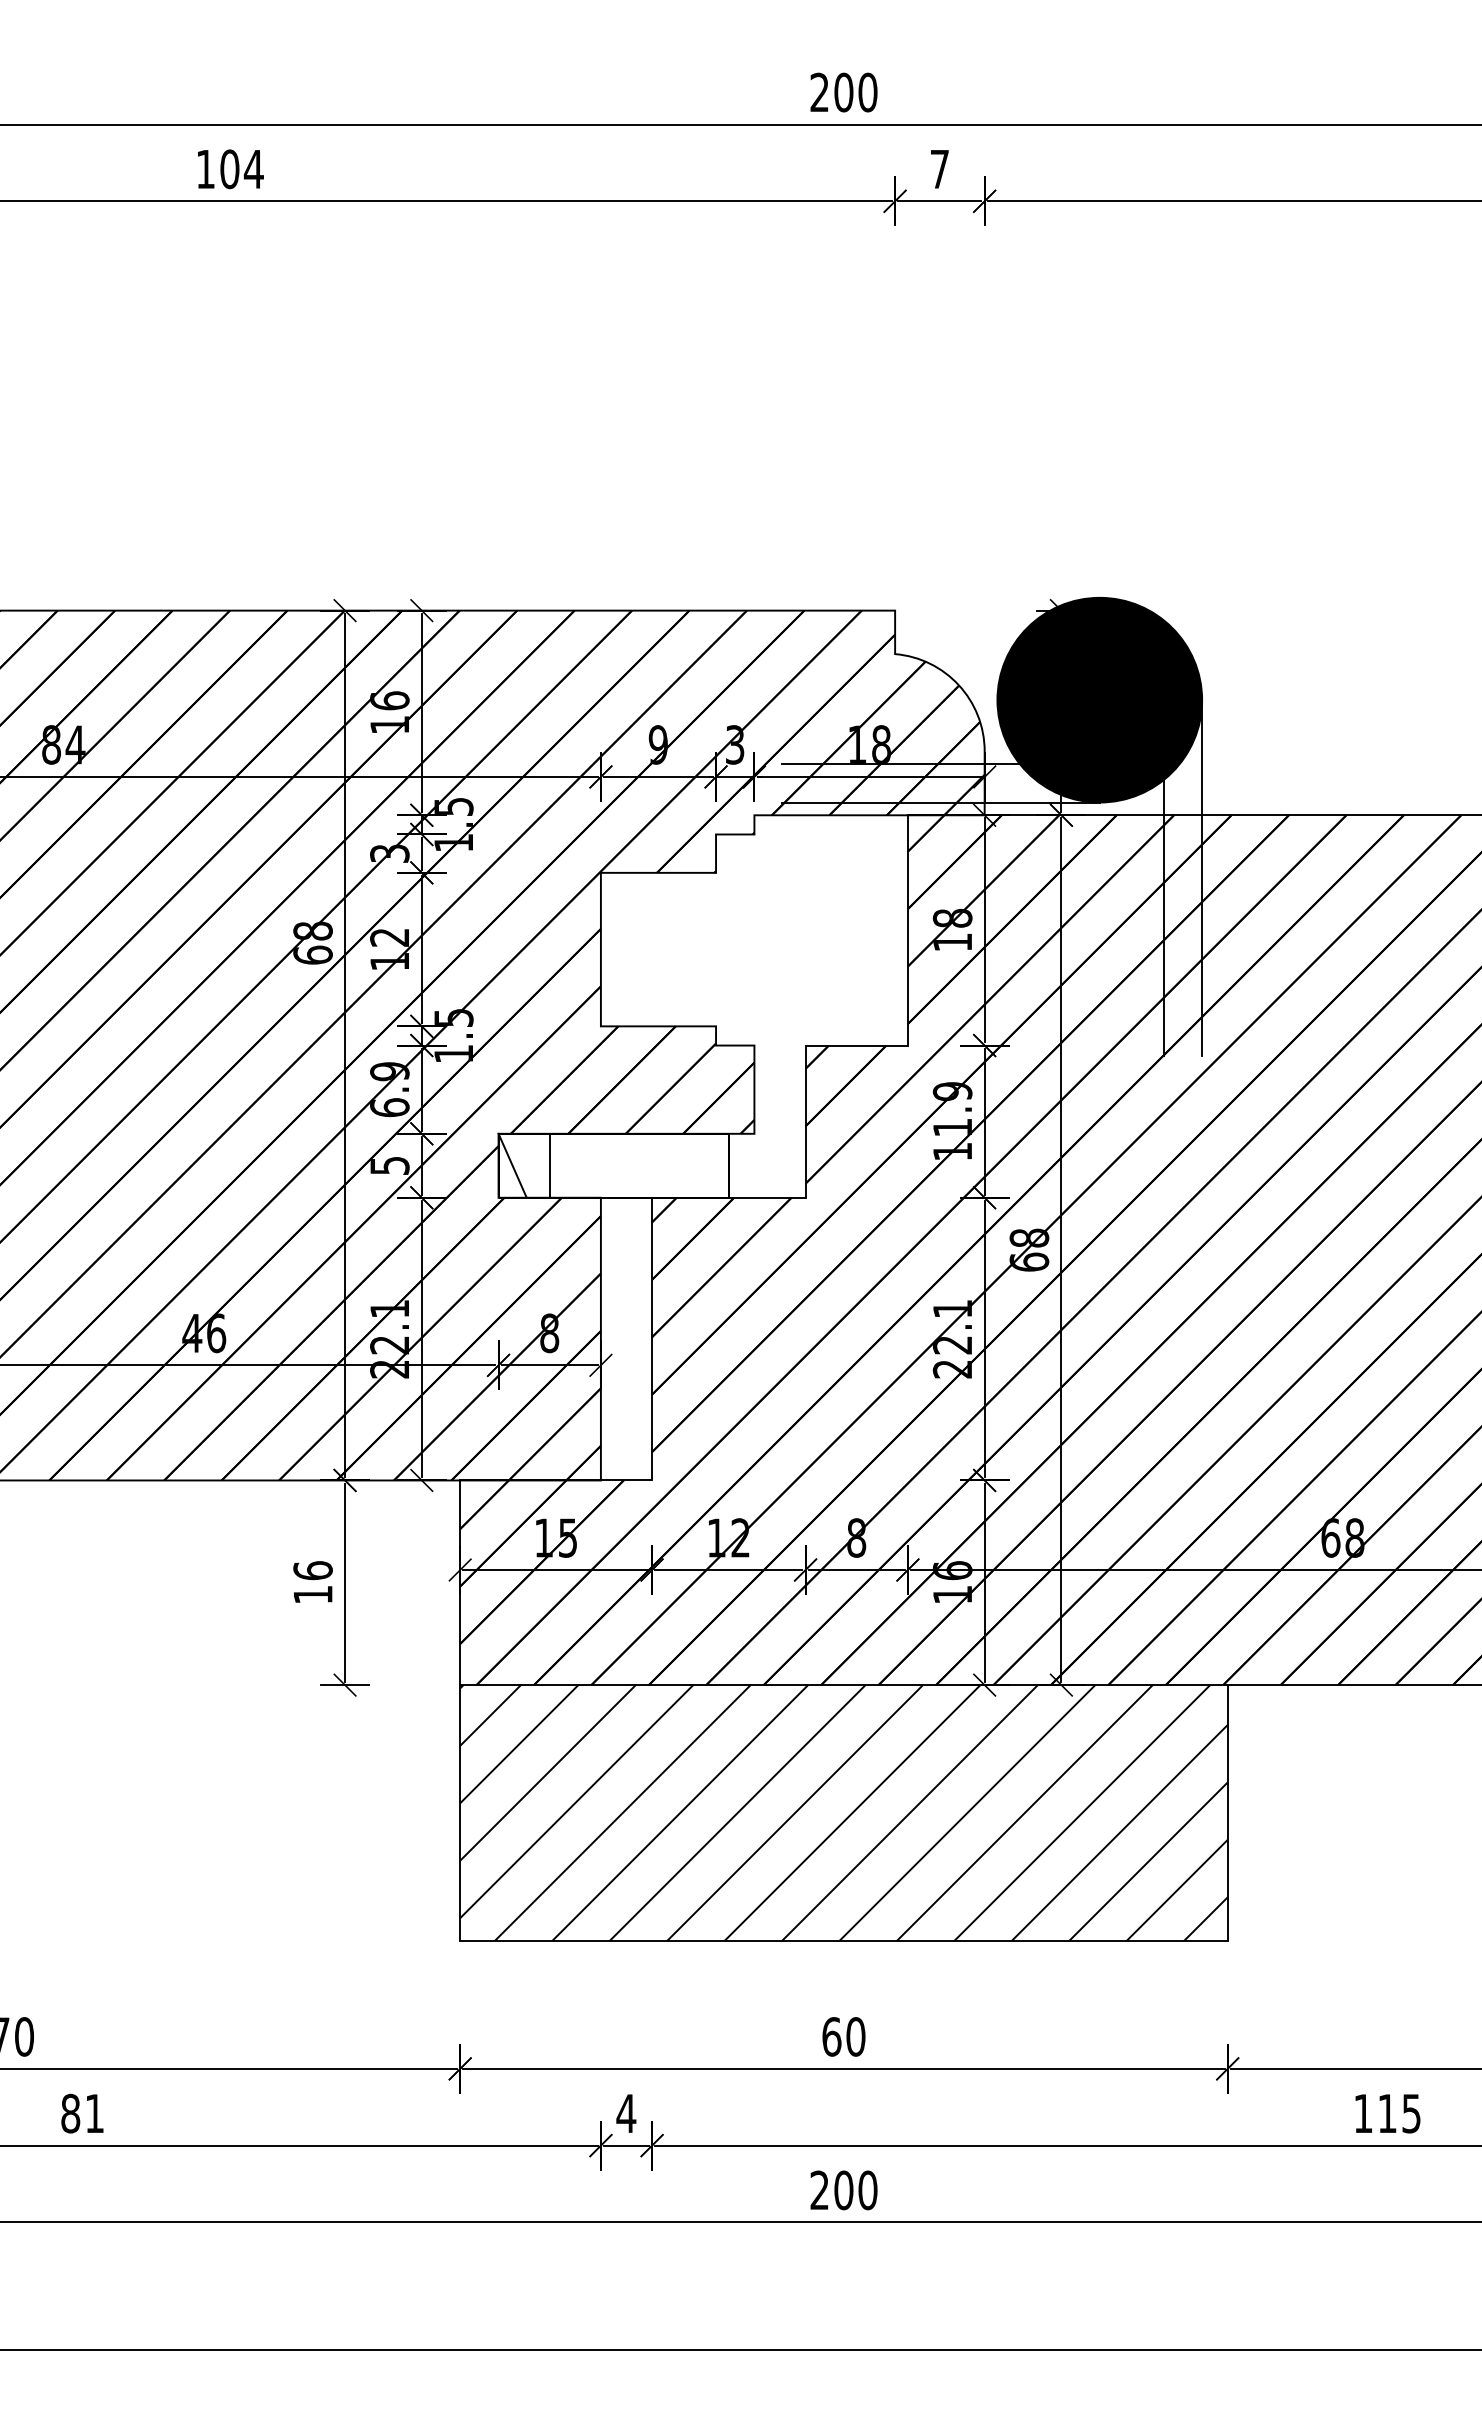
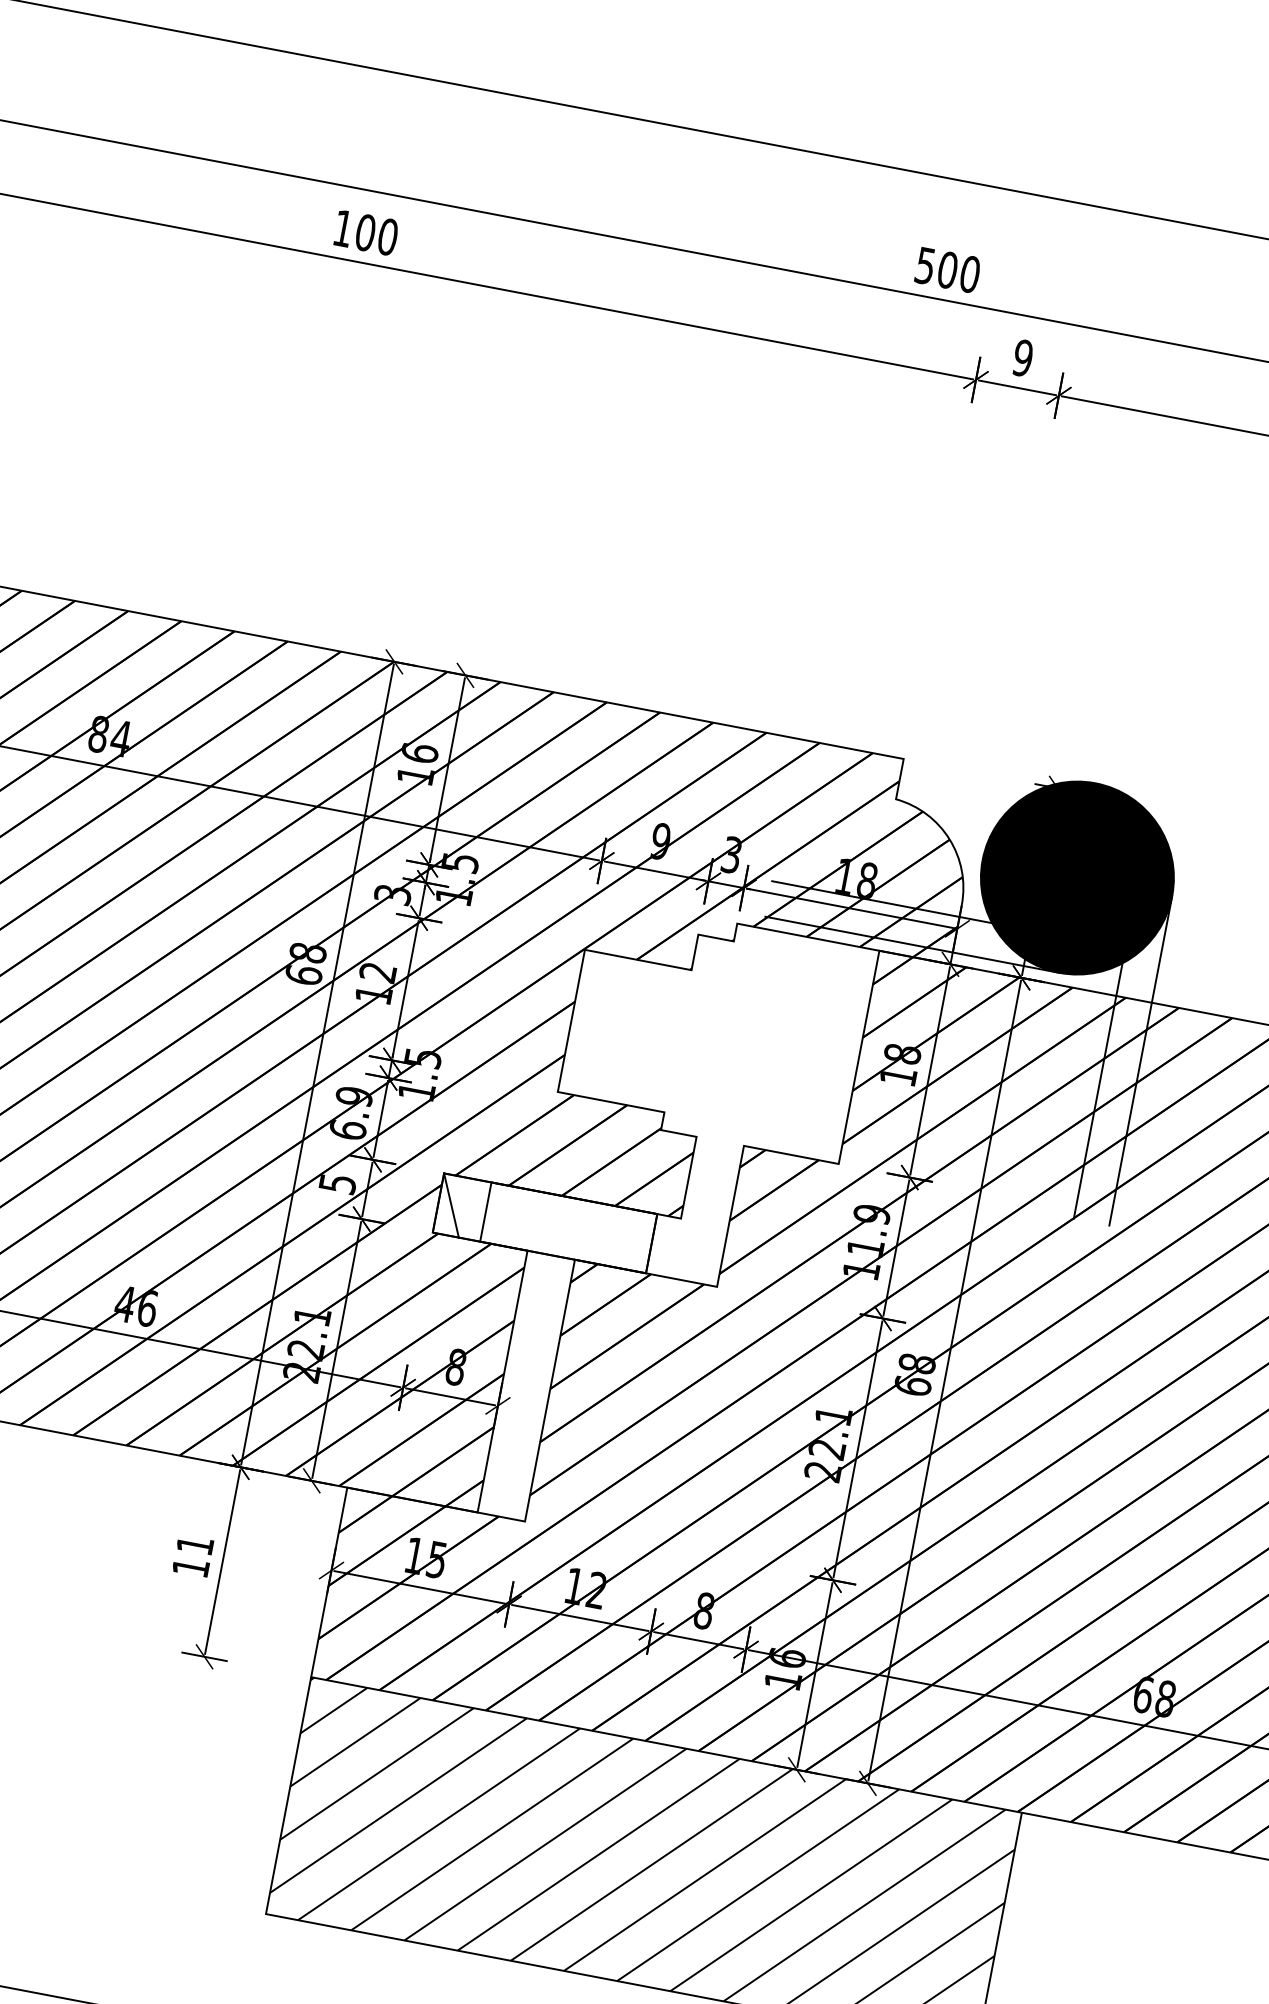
text: (819, 92) -> (925, 265), 200 -> 500
text: (253, 169) -> (387, 237), 104 -> 100
text: (939, 169) -> (1022, 358), 7 -> 9
text: (312, 1570) -> (194, 1544), 16 -> 11

